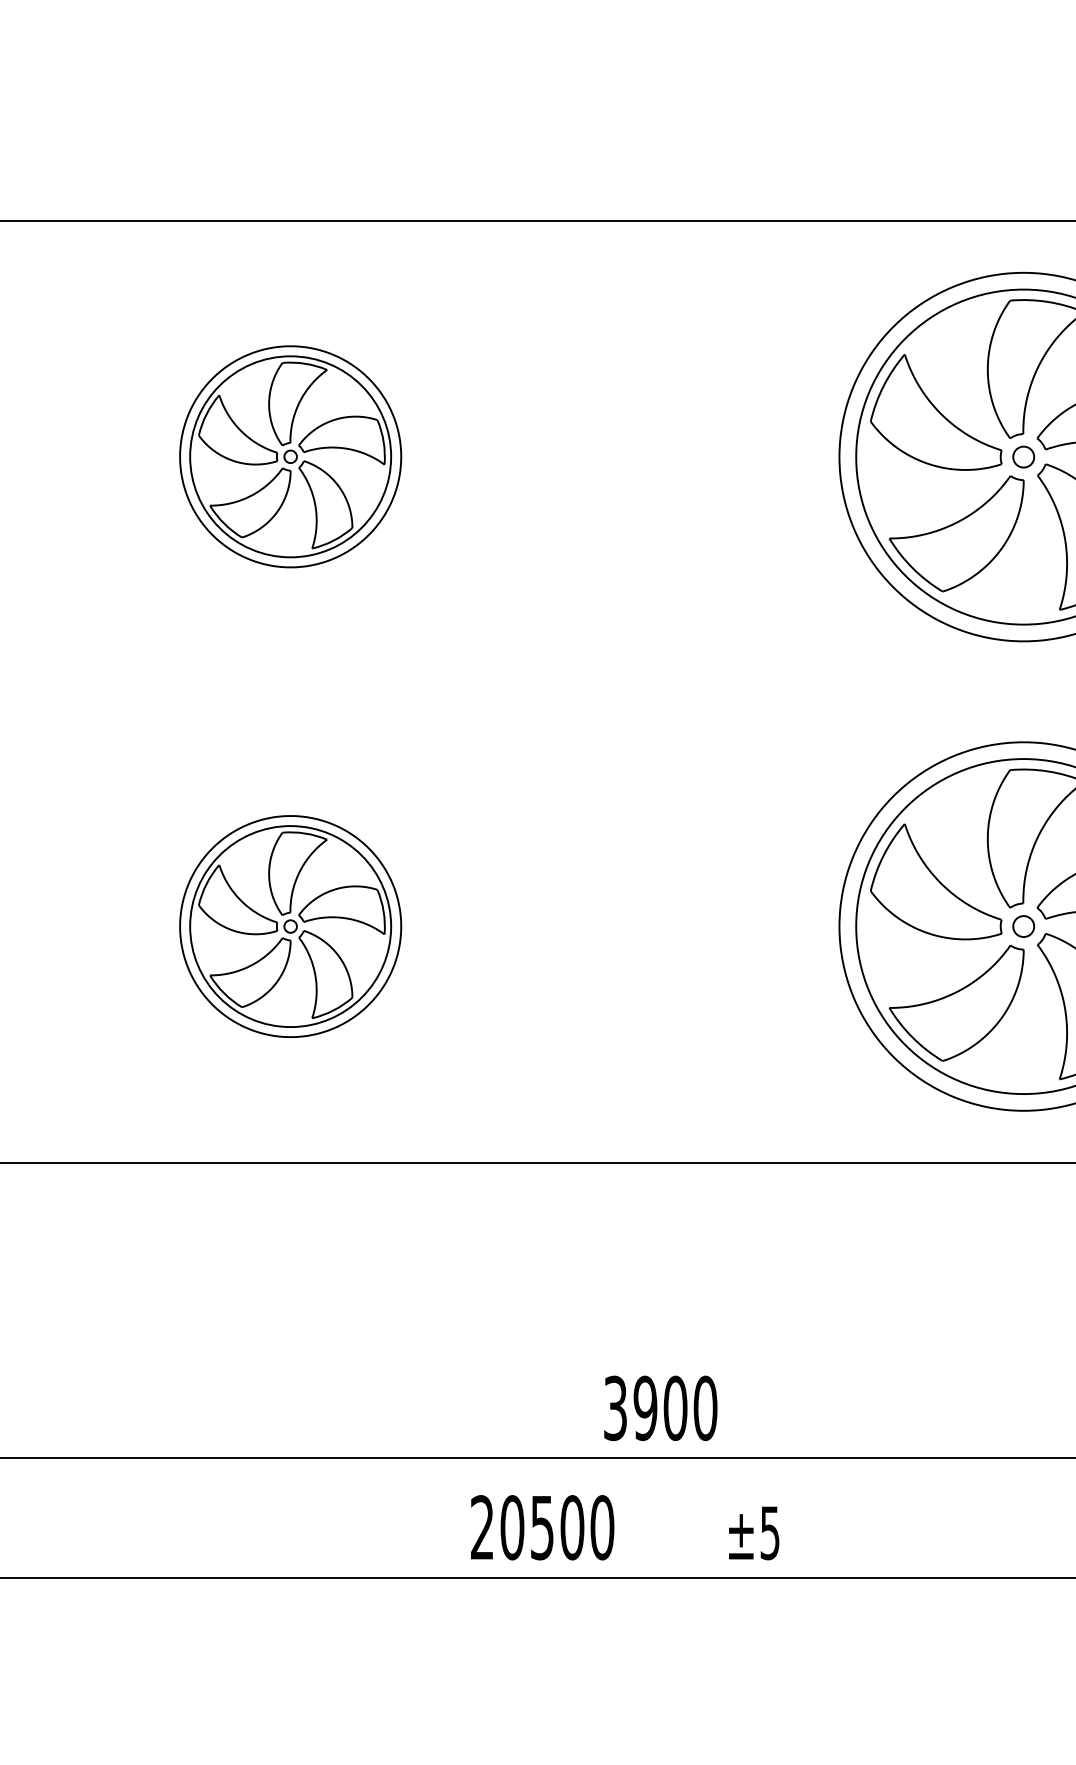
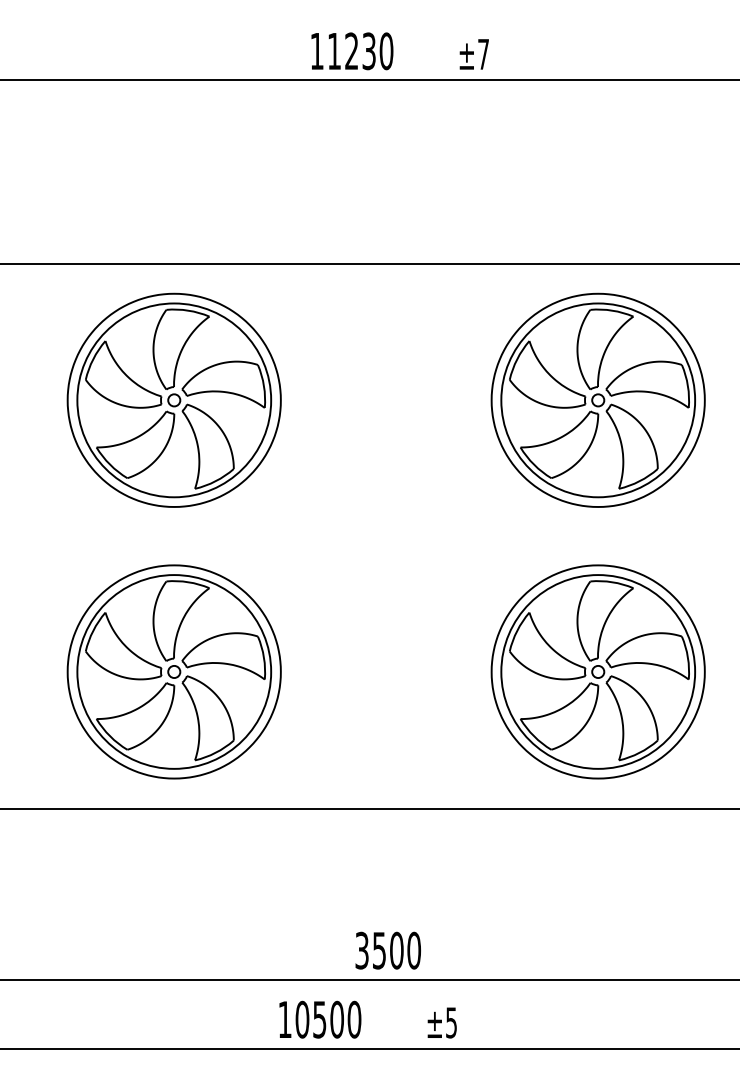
part: (289, 455) -> (173, 399), size x1.67
part: (289, 925) -> (173, 671), size x1.67
text: (645, 1408) -> (379, 950), 3900 -> 3500
text: (481, 1525) -> (284, 1018), 20500 -> 10500

